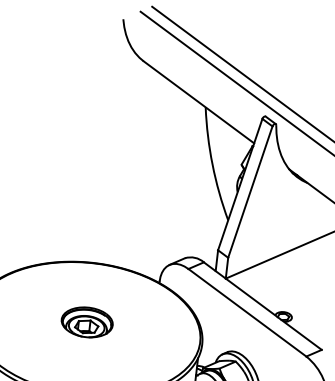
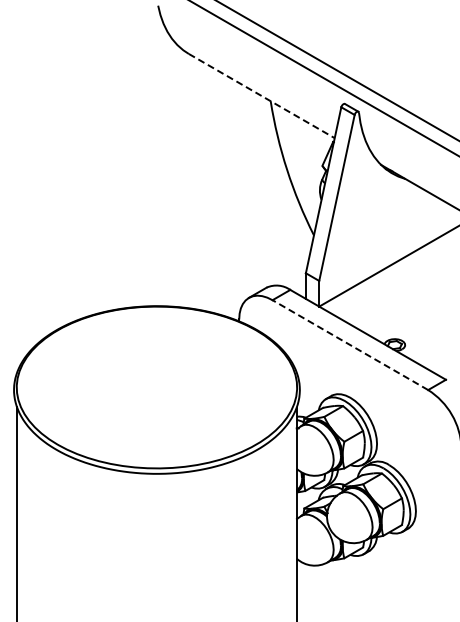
line: (199, 102) -> (262, 96), solid -> dashed
line: (247, 313) -> (350, 345), solid -> dashed
part: (86, 322) -> (156, 379), removed

